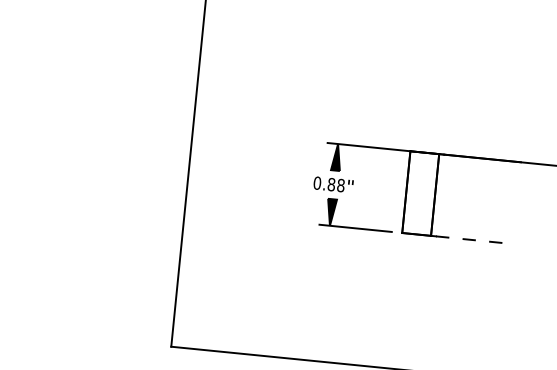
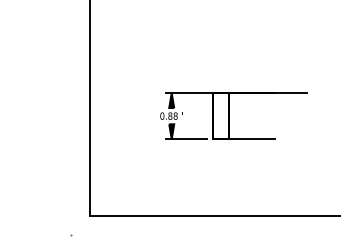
line: (474, 240) -> (253, 139), dashed -> solid

